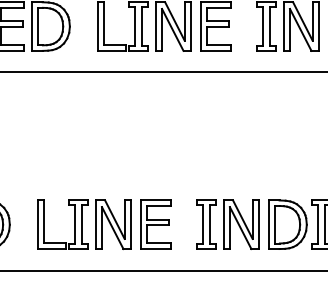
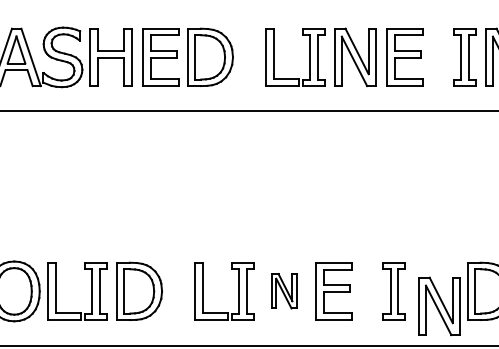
part: (113, 223) -> (284, 290), size x0.6
part: (241, 224) -> (439, 306), moved

